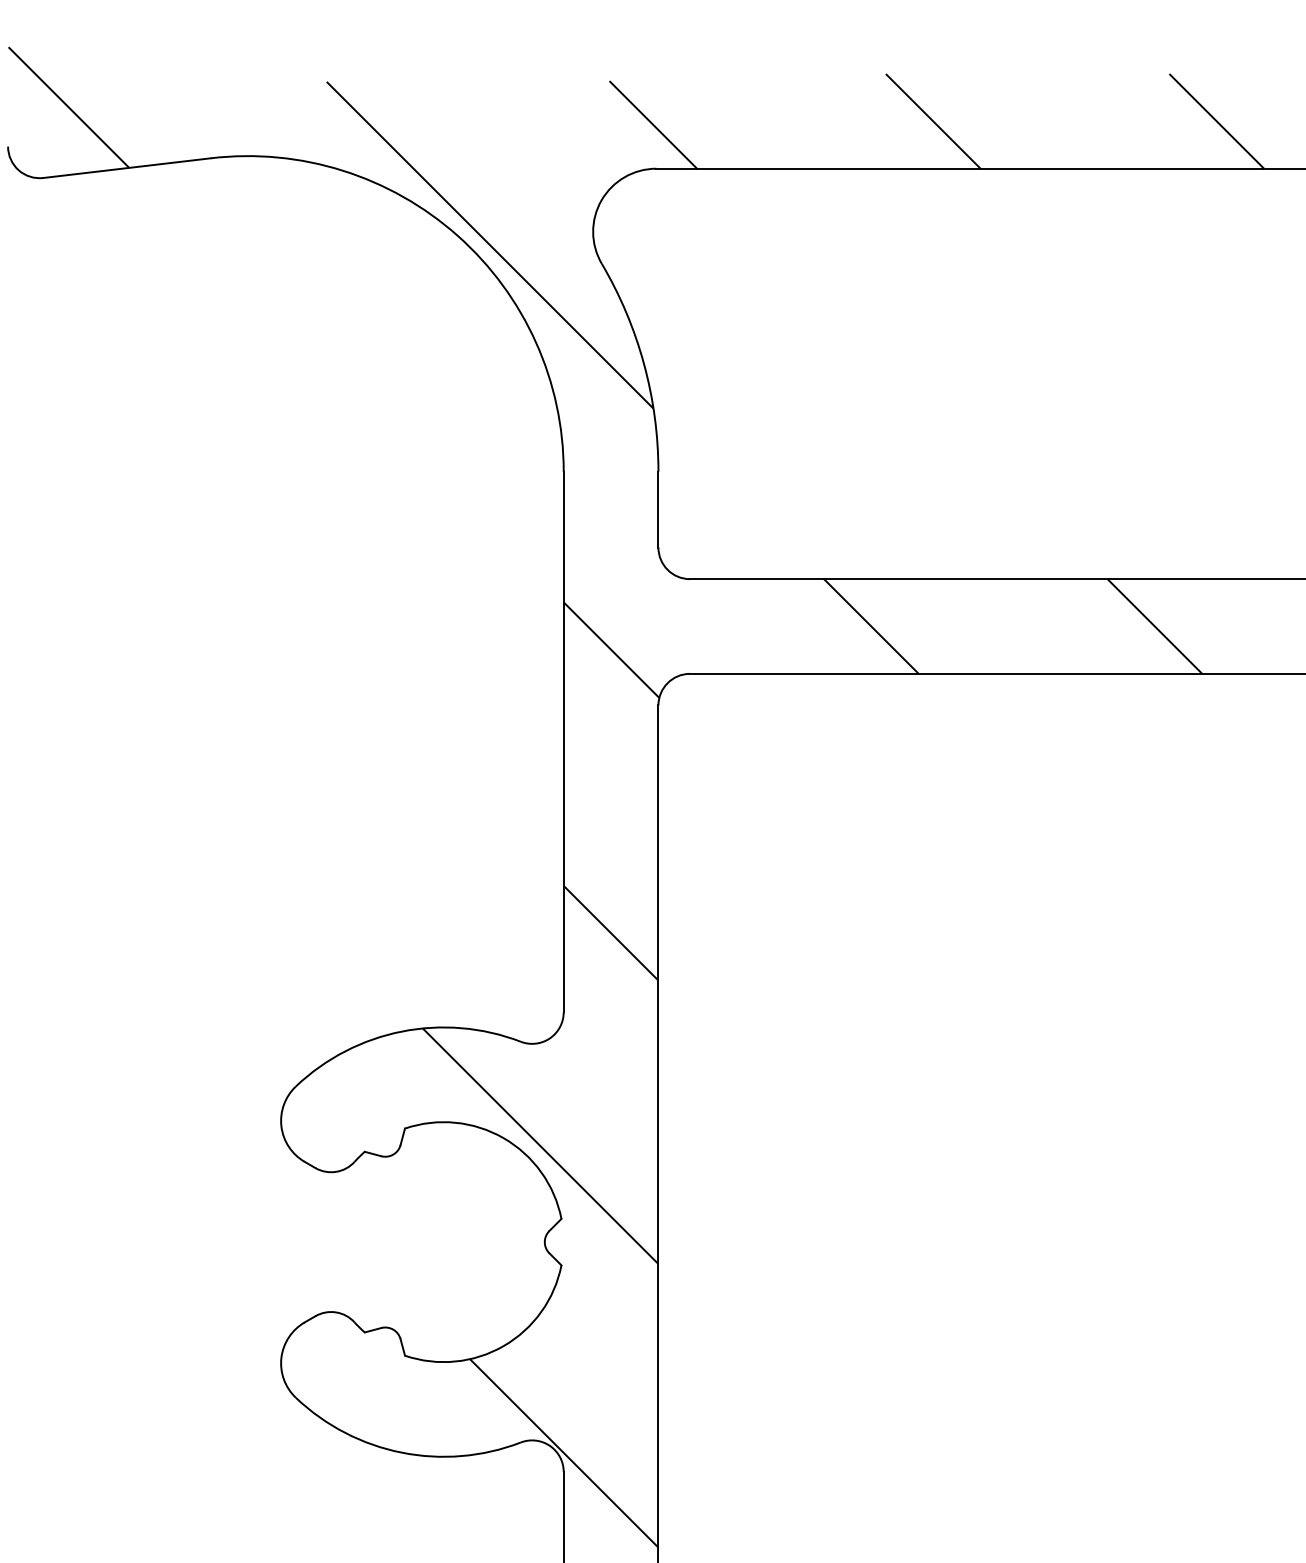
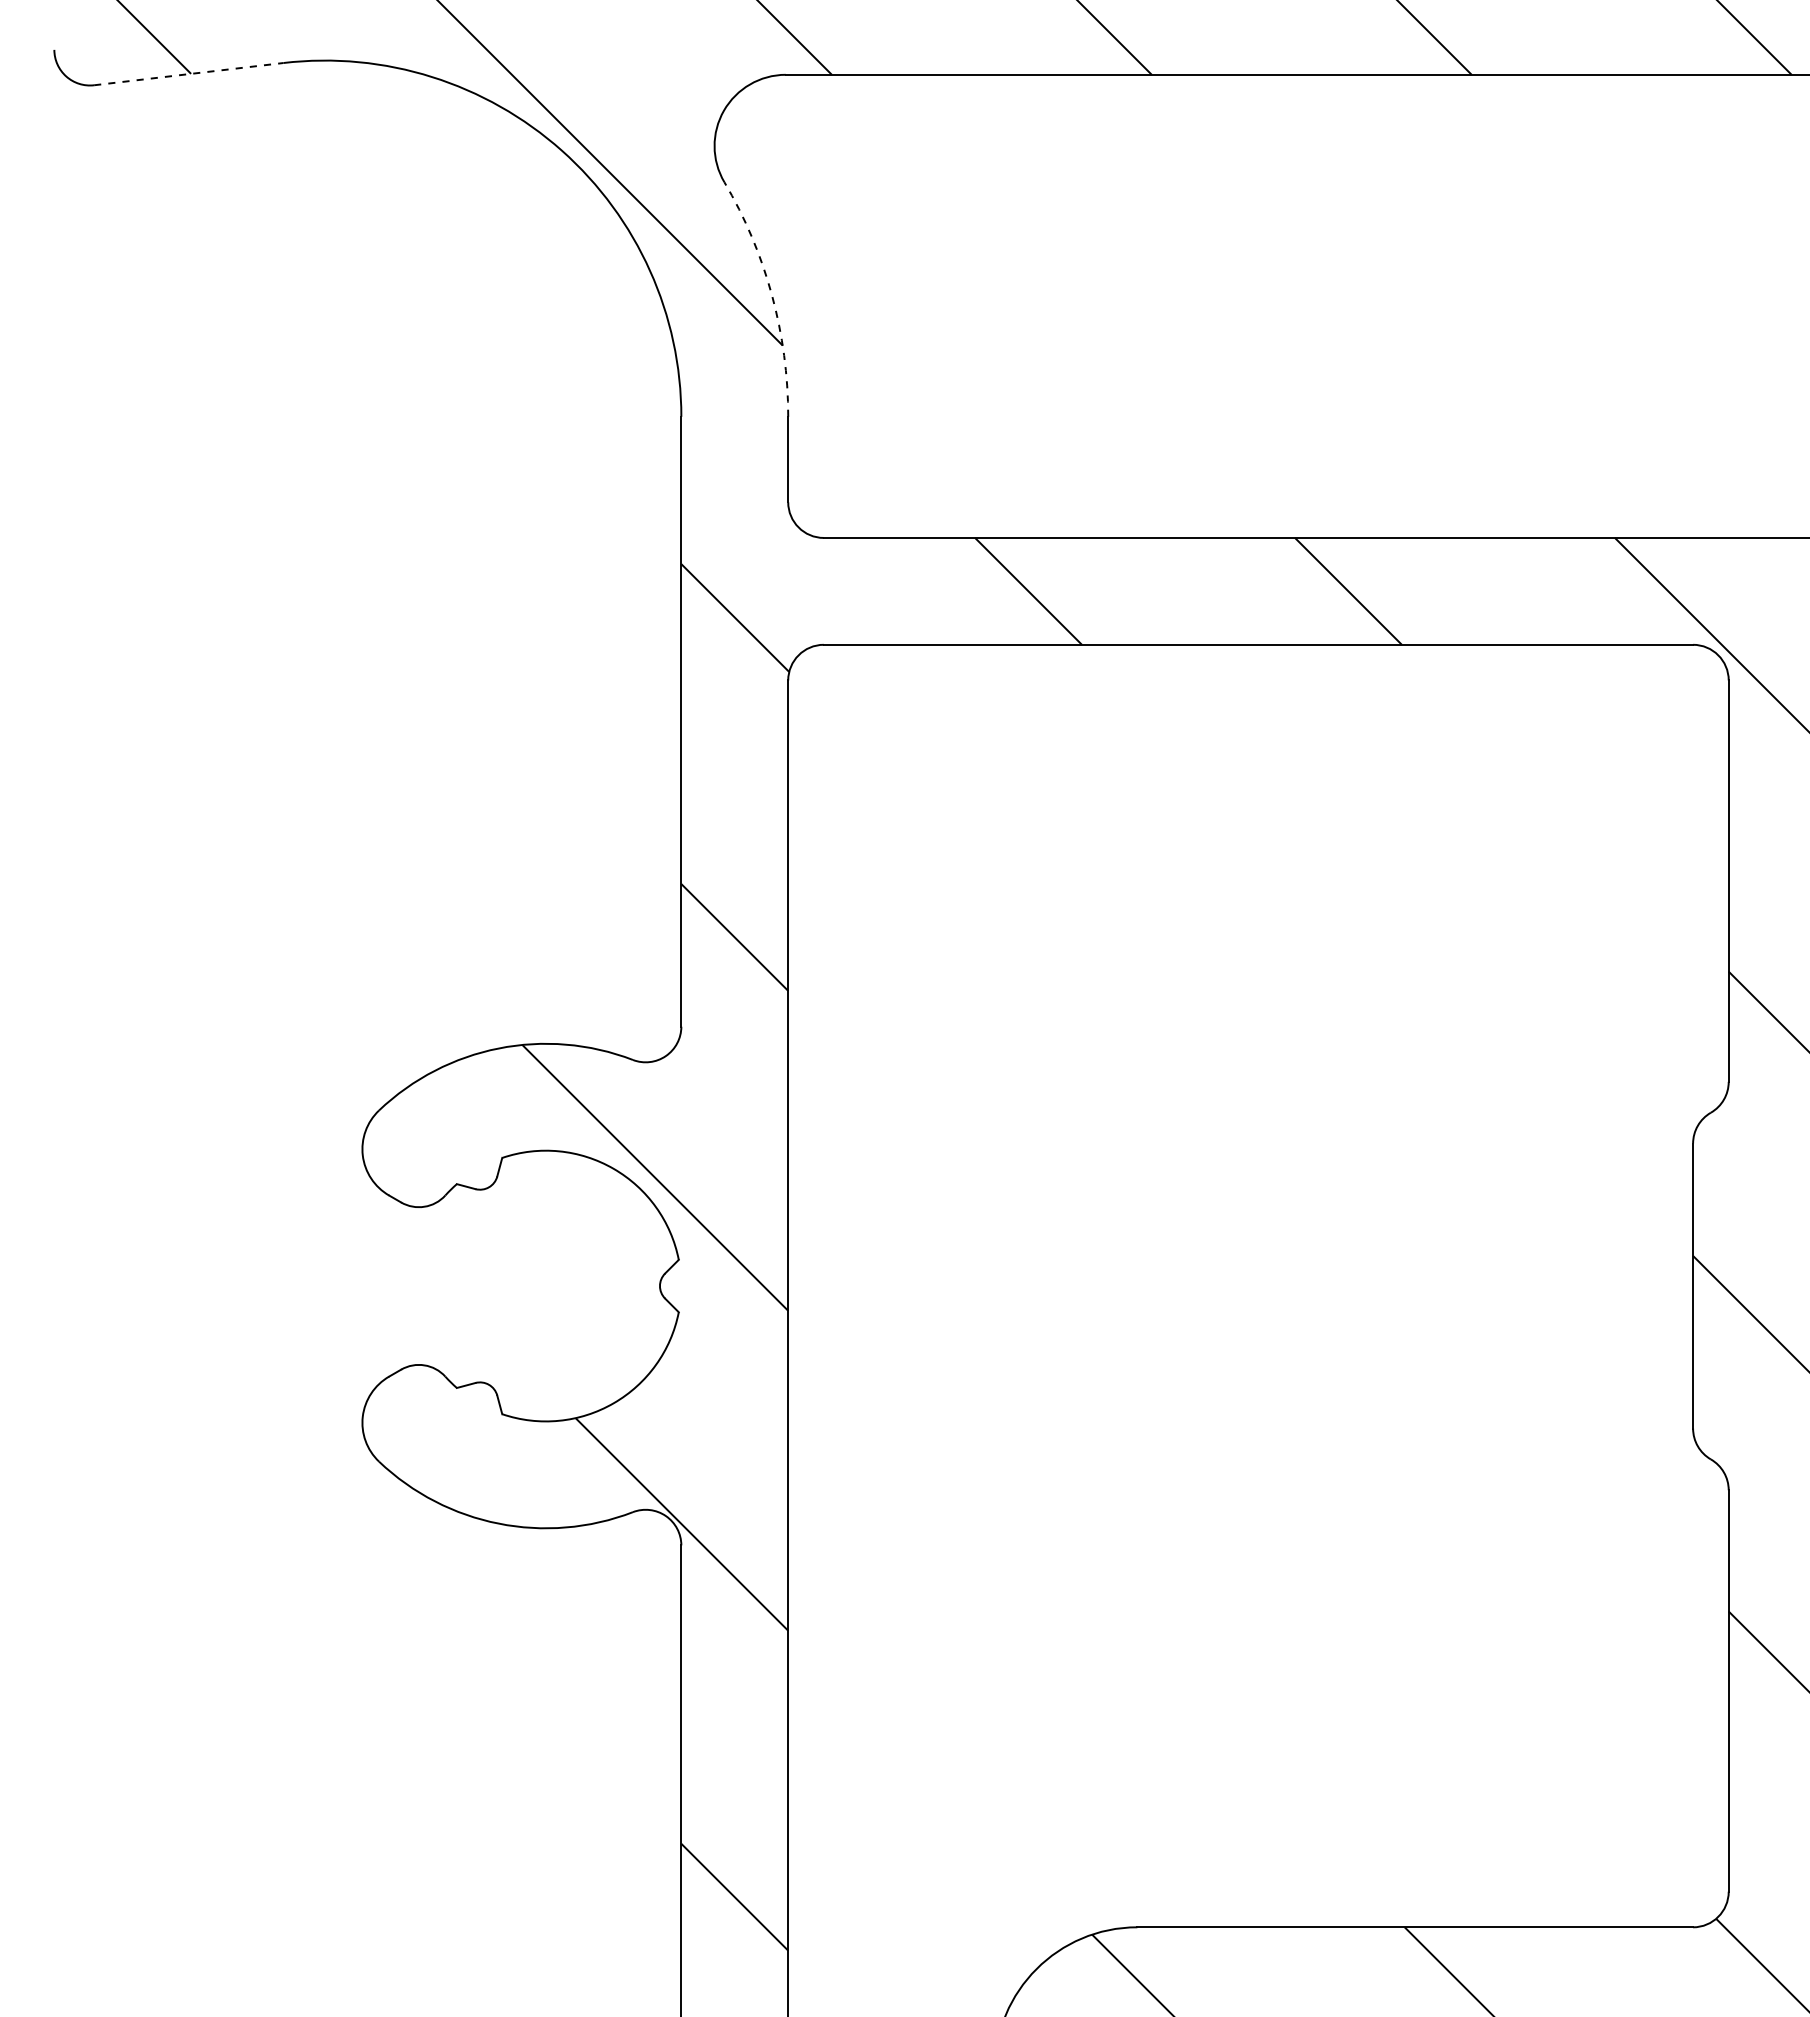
line: (127, 168) -> (189, 74), solid -> dashed
arc: (643, 364) -> (771, 295), solid -> dashed

